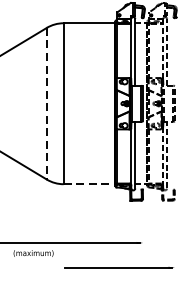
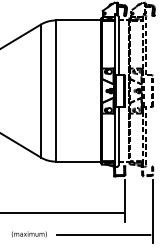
line: (46, 104) -> (40, 91), dashed -> solid
line: (89, 184) -> (78, 161), dashed -> solid
line: (143, 229) -> (125, 201), added
line: (175, 241) -> (153, 211), added
text: (32, 253) -> (28, 234), moved

